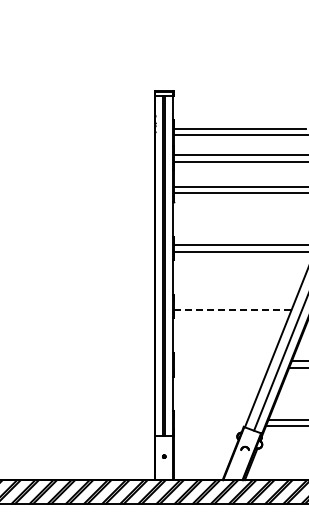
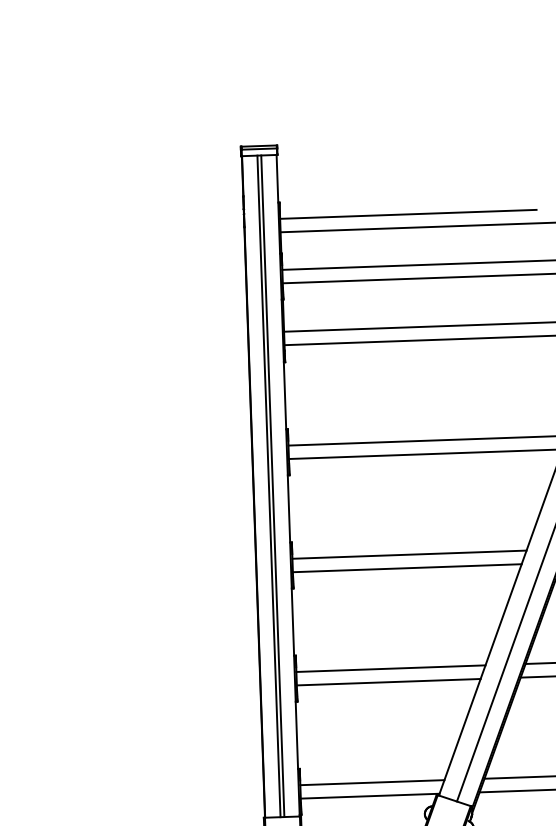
line: (234, 303) -> (410, 555), added
line: (232, 310) -> (406, 568), dashed -> solid
line: (222, 361) -> (390, 668), added
line: (221, 368) -> (389, 682), added
line: (211, 419) -> (373, 782), added
line: (209, 426) -> (369, 796), added

